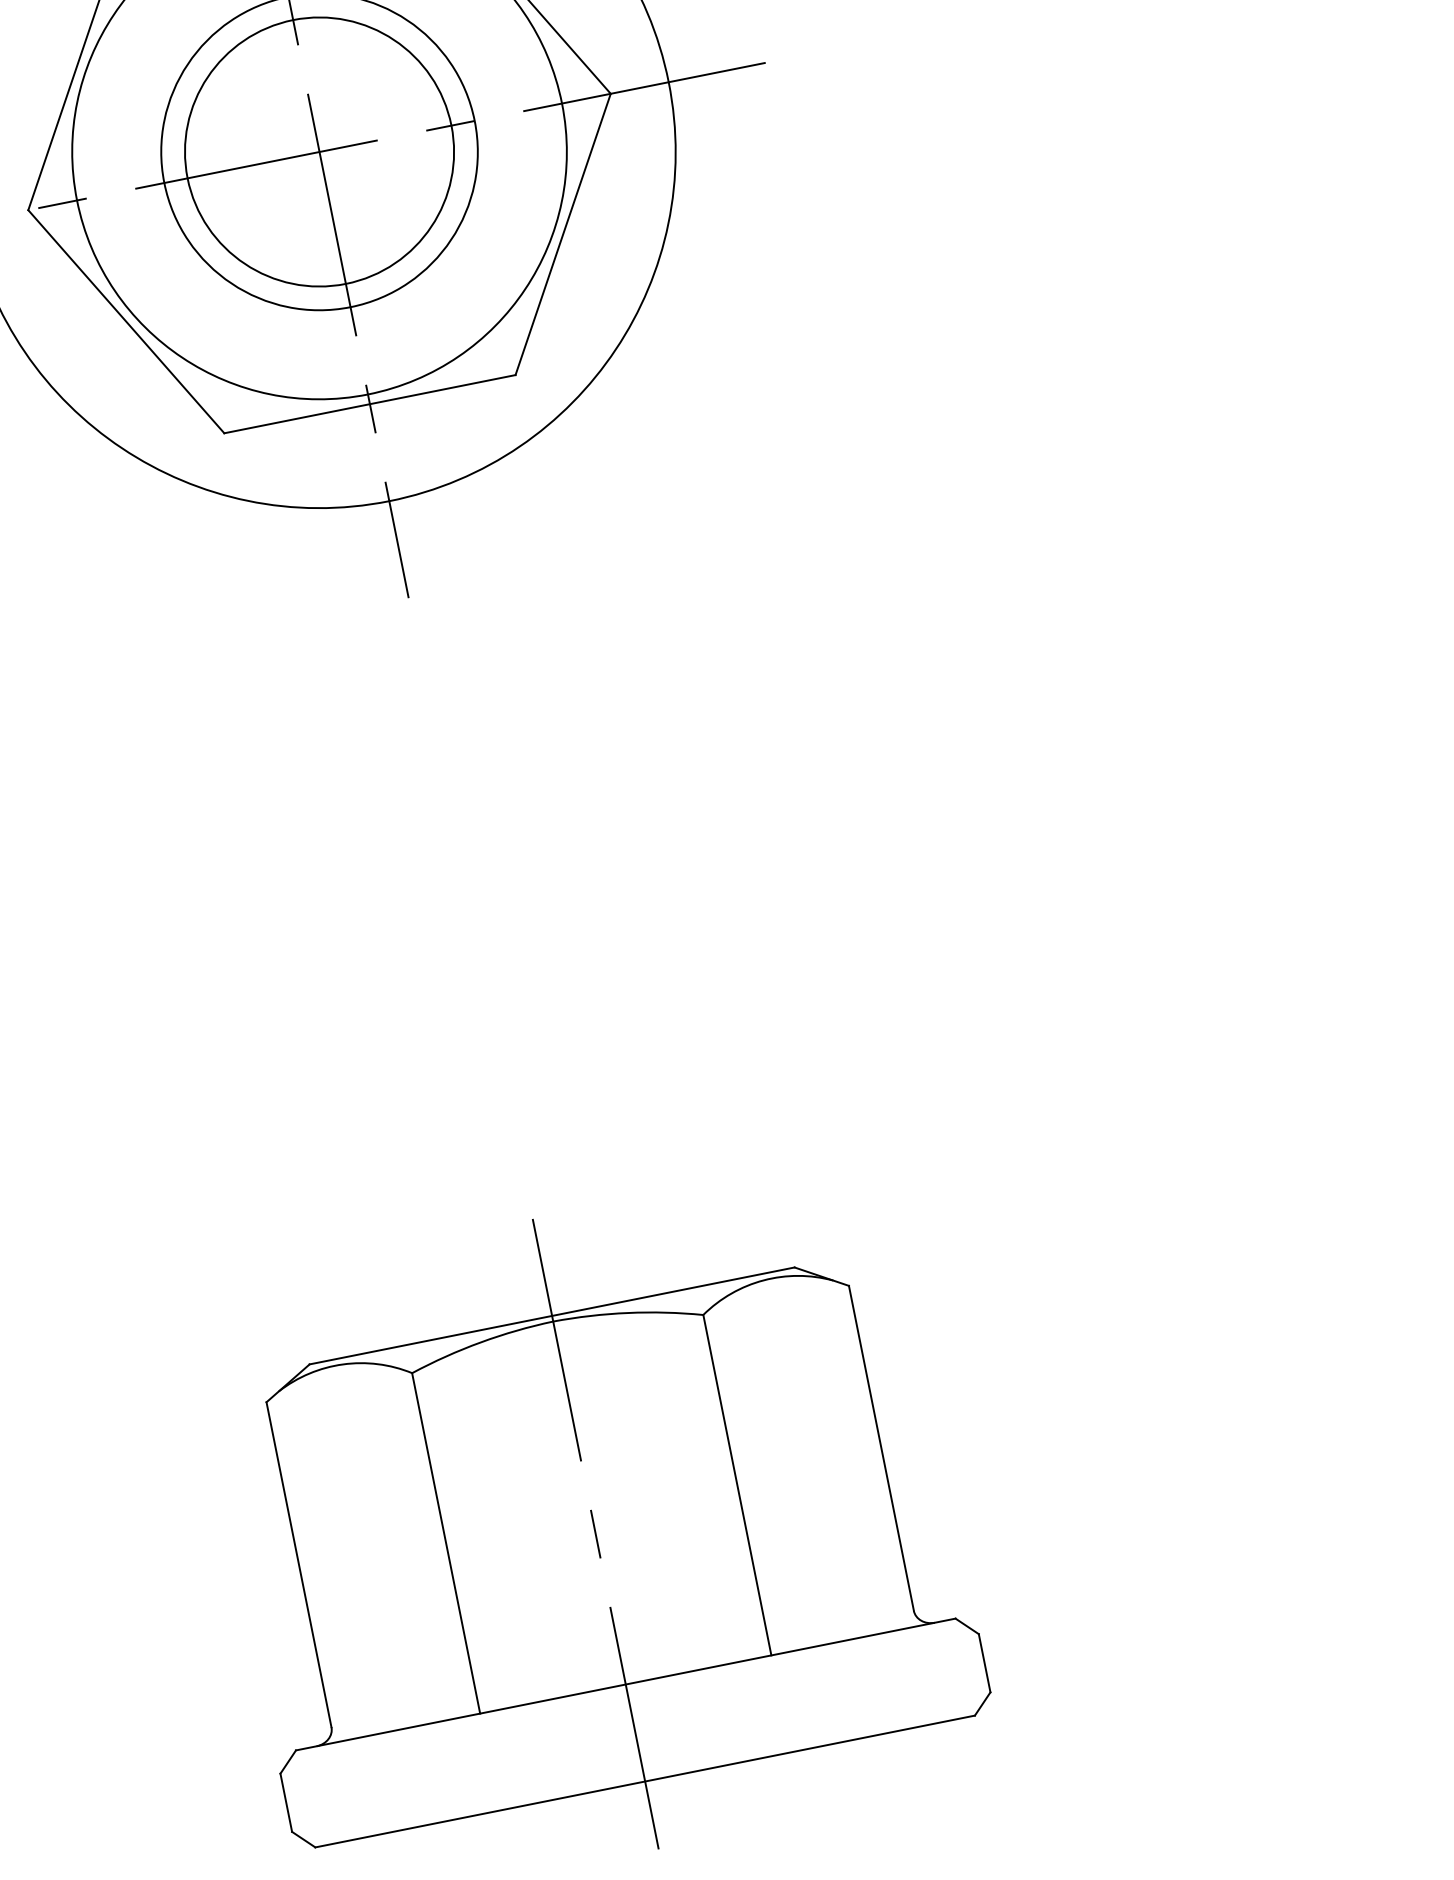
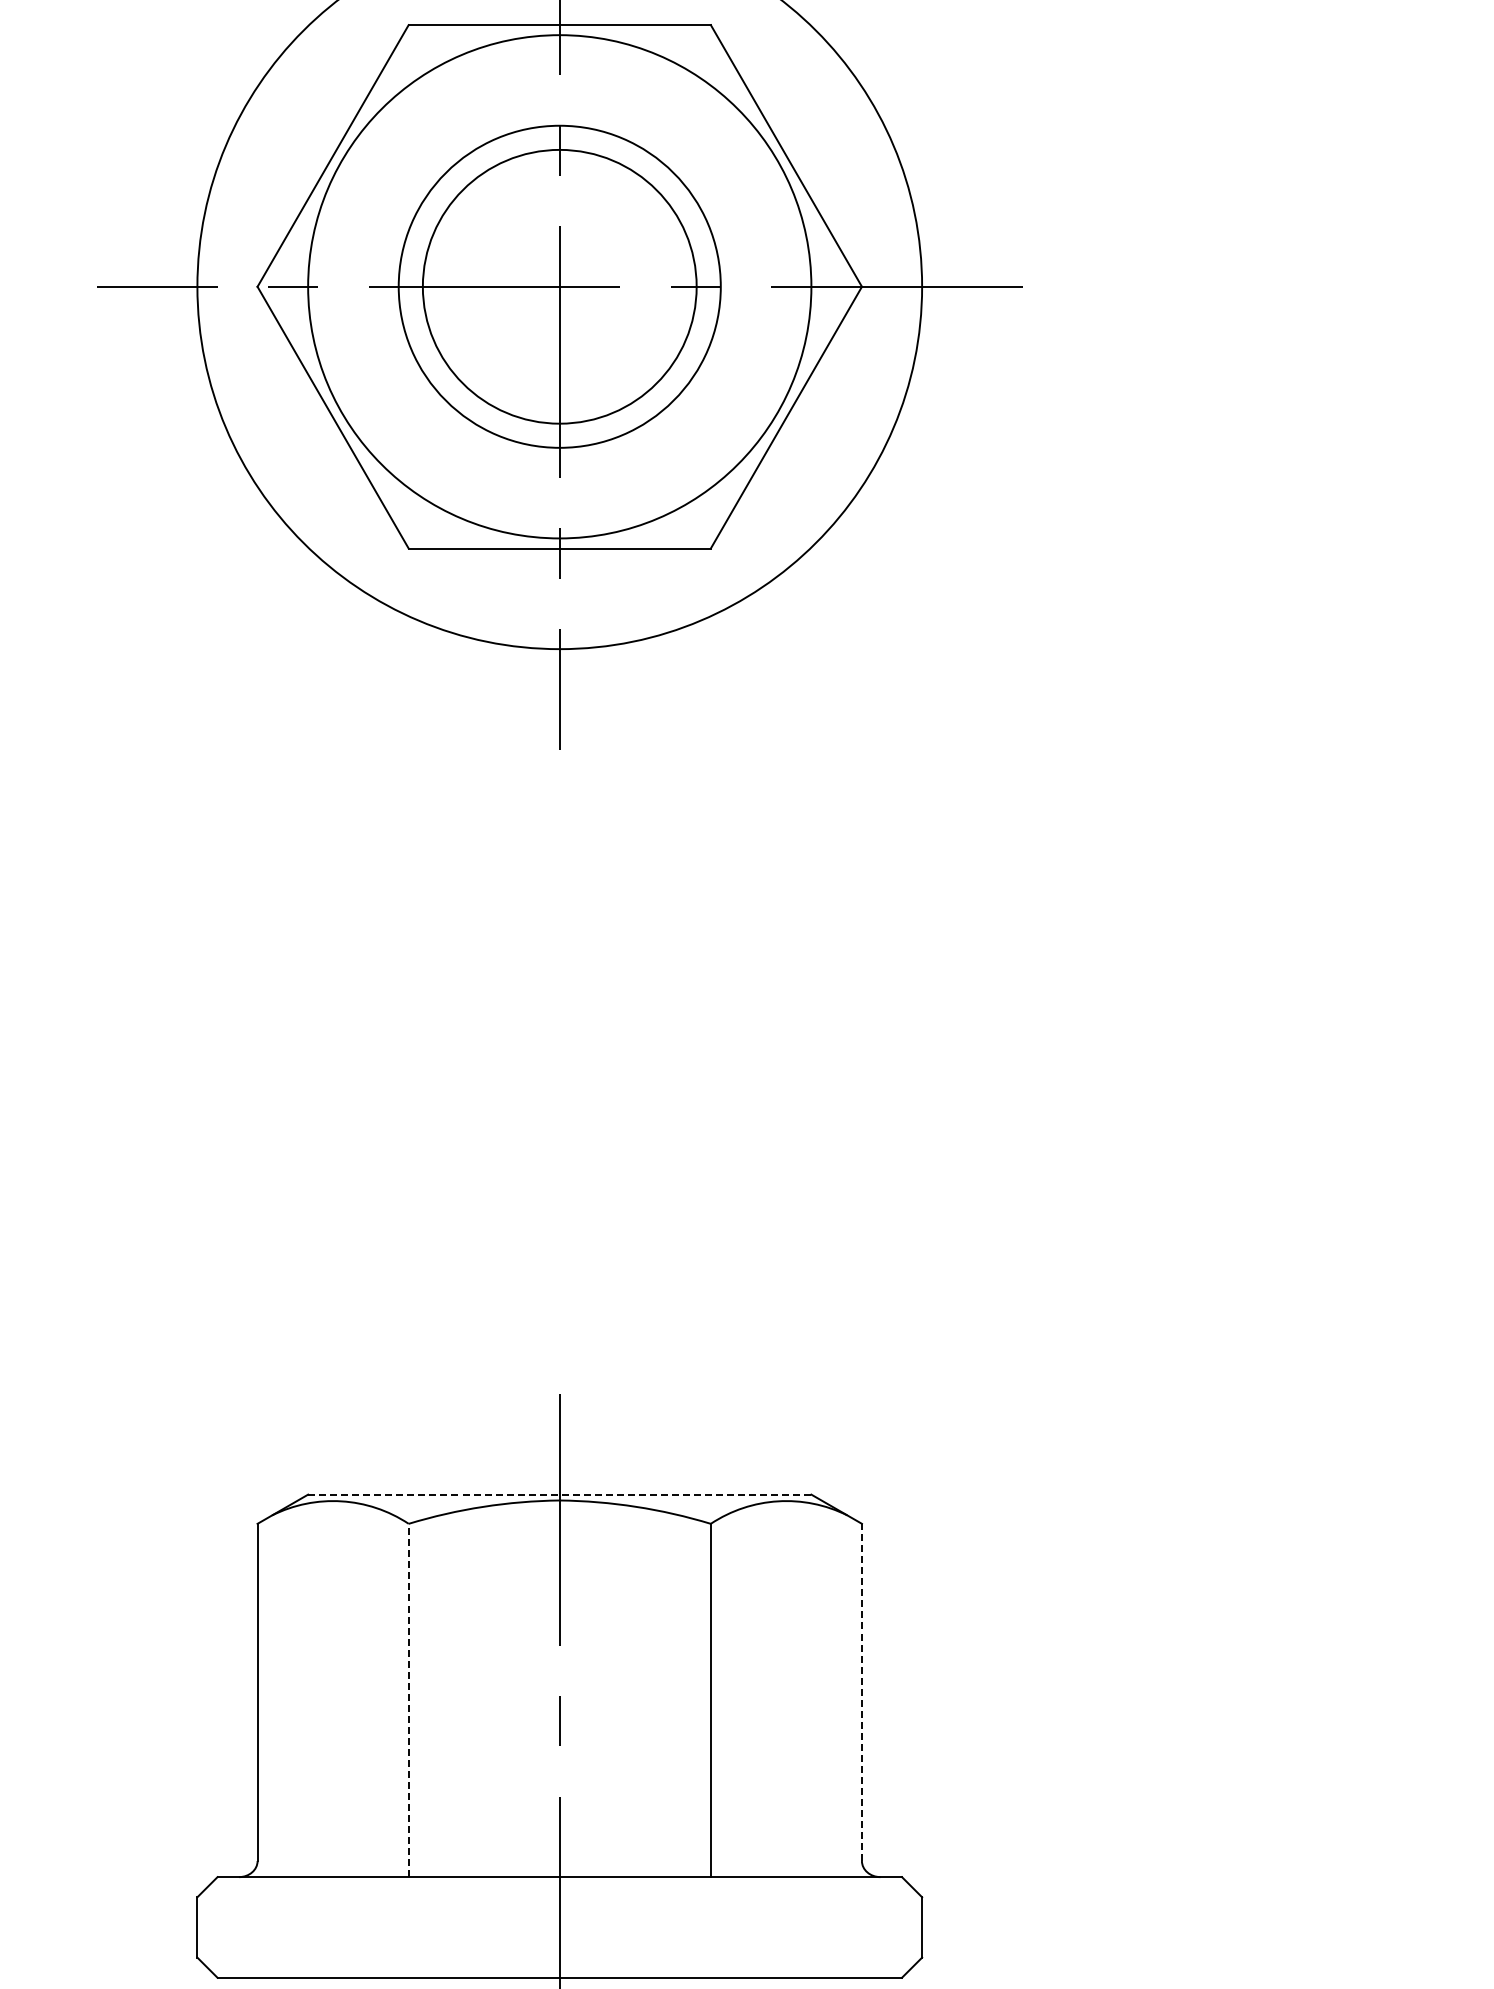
line: (551, 1315) -> (559, 1494), solid -> dashed
line: (880, 1448) -> (861, 1692), solid -> dashed
line: (445, 1543) -> (408, 1700), solid -> dashed

